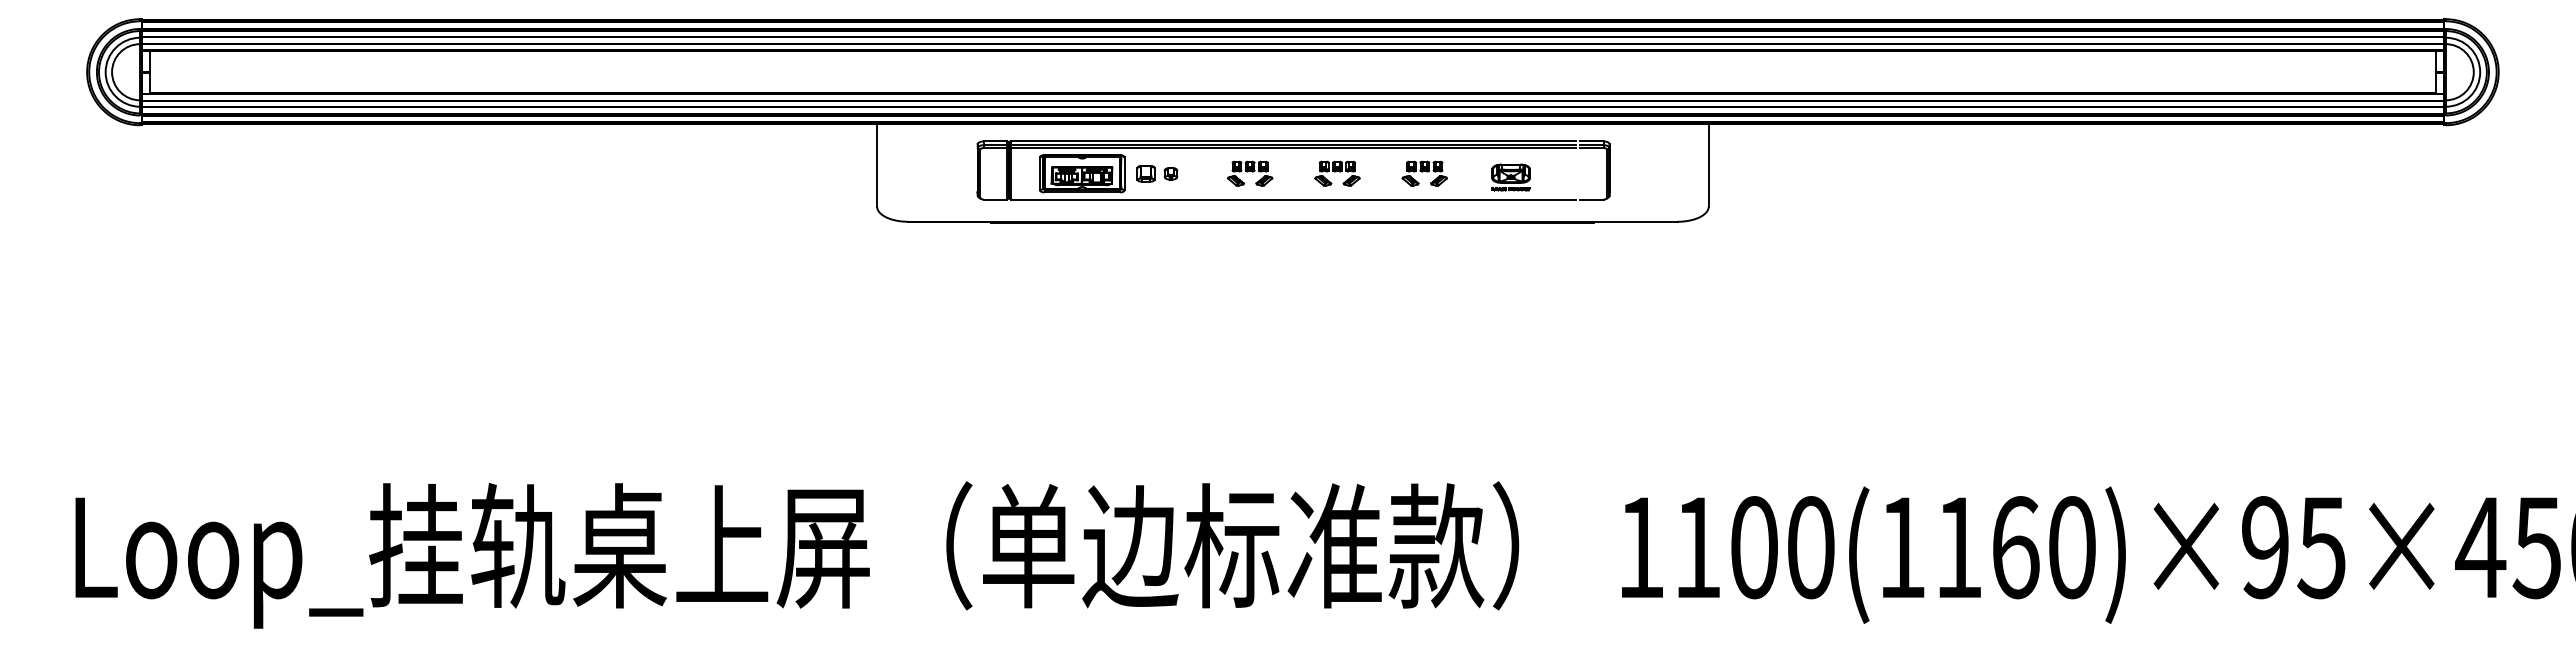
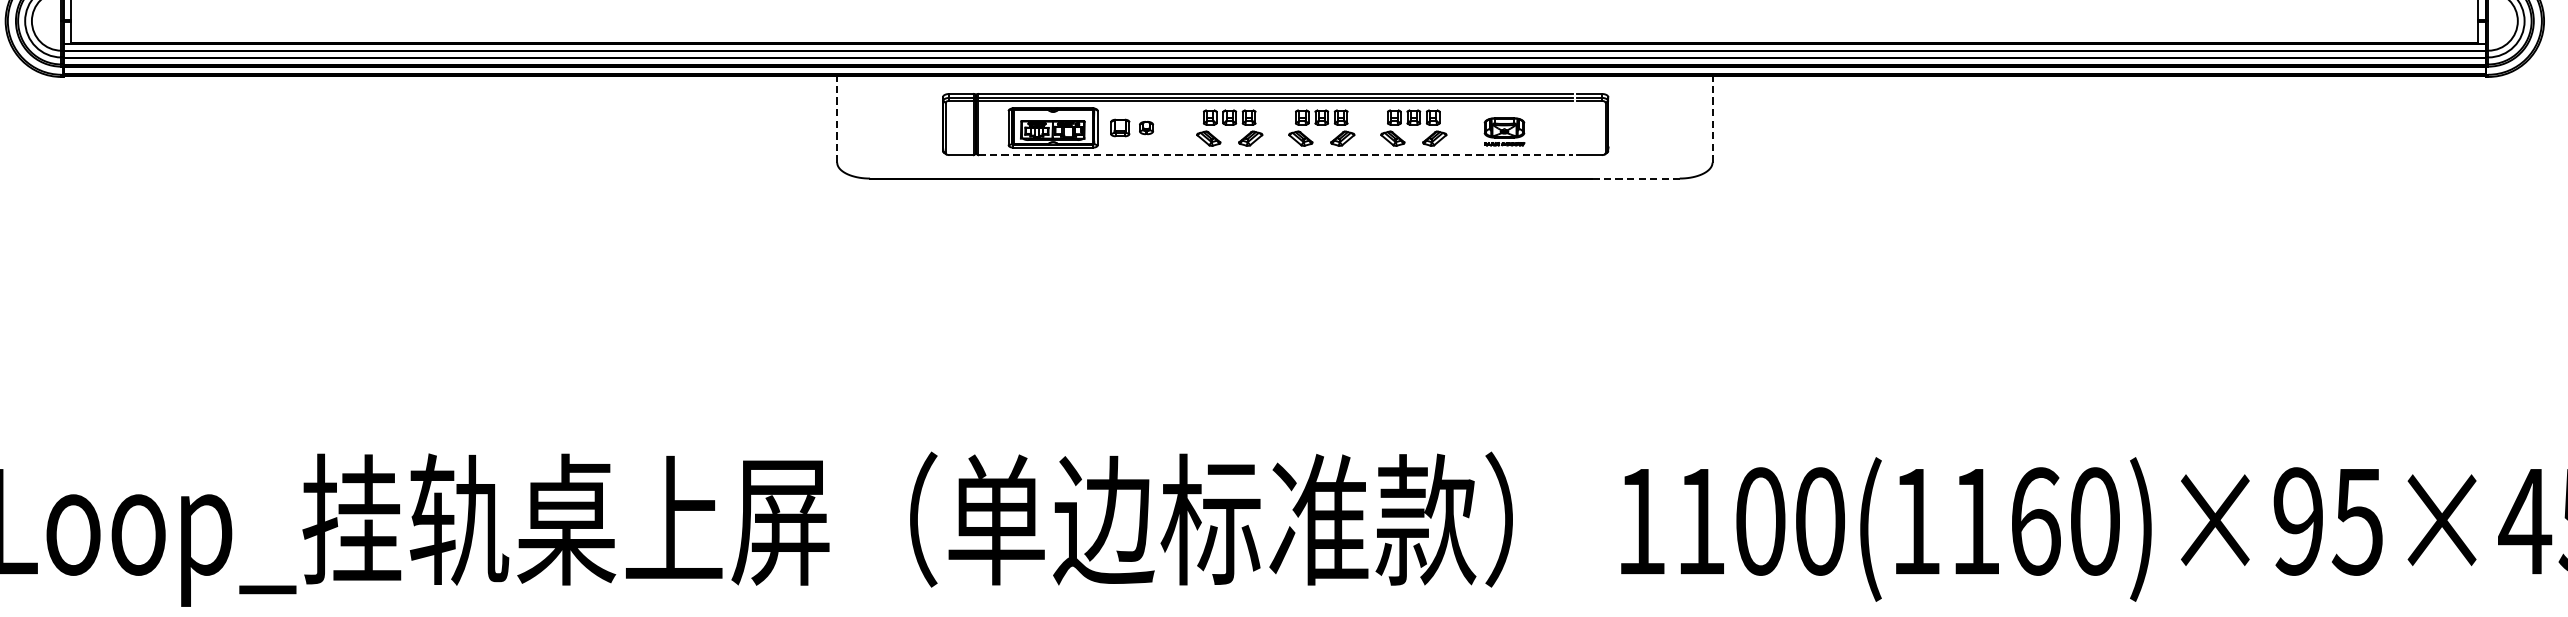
line: (877, 164) -> (837, 118), solid -> dashed
line: (1708, 164) -> (1712, 118), solid -> dashed
part: (1250, 173) -> (1230, 127), size x1.4
part: (1337, 173) -> (1321, 127), size x1.4
part: (1424, 173) -> (1413, 127), size x1.4
line: (1294, 199) -> (1276, 155), solid -> dashed
line: (1635, 221) -> (1635, 178), solid -> dashed

